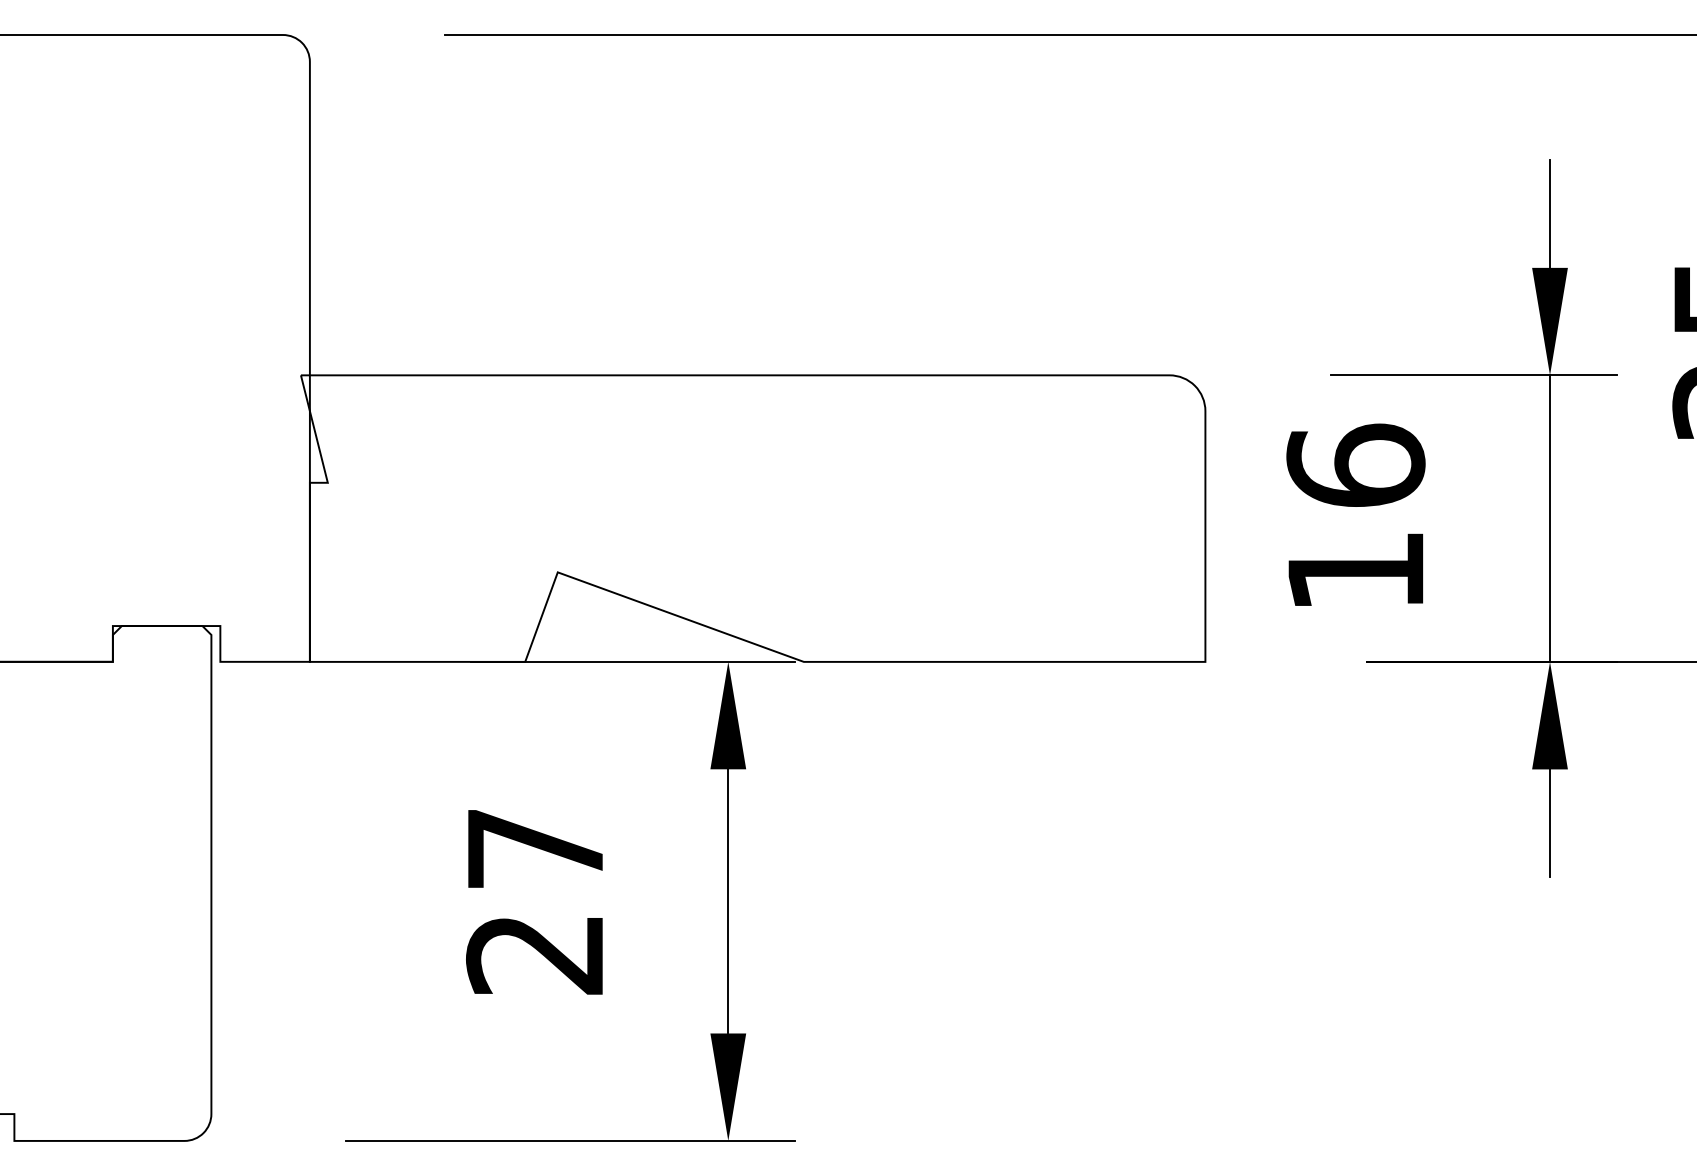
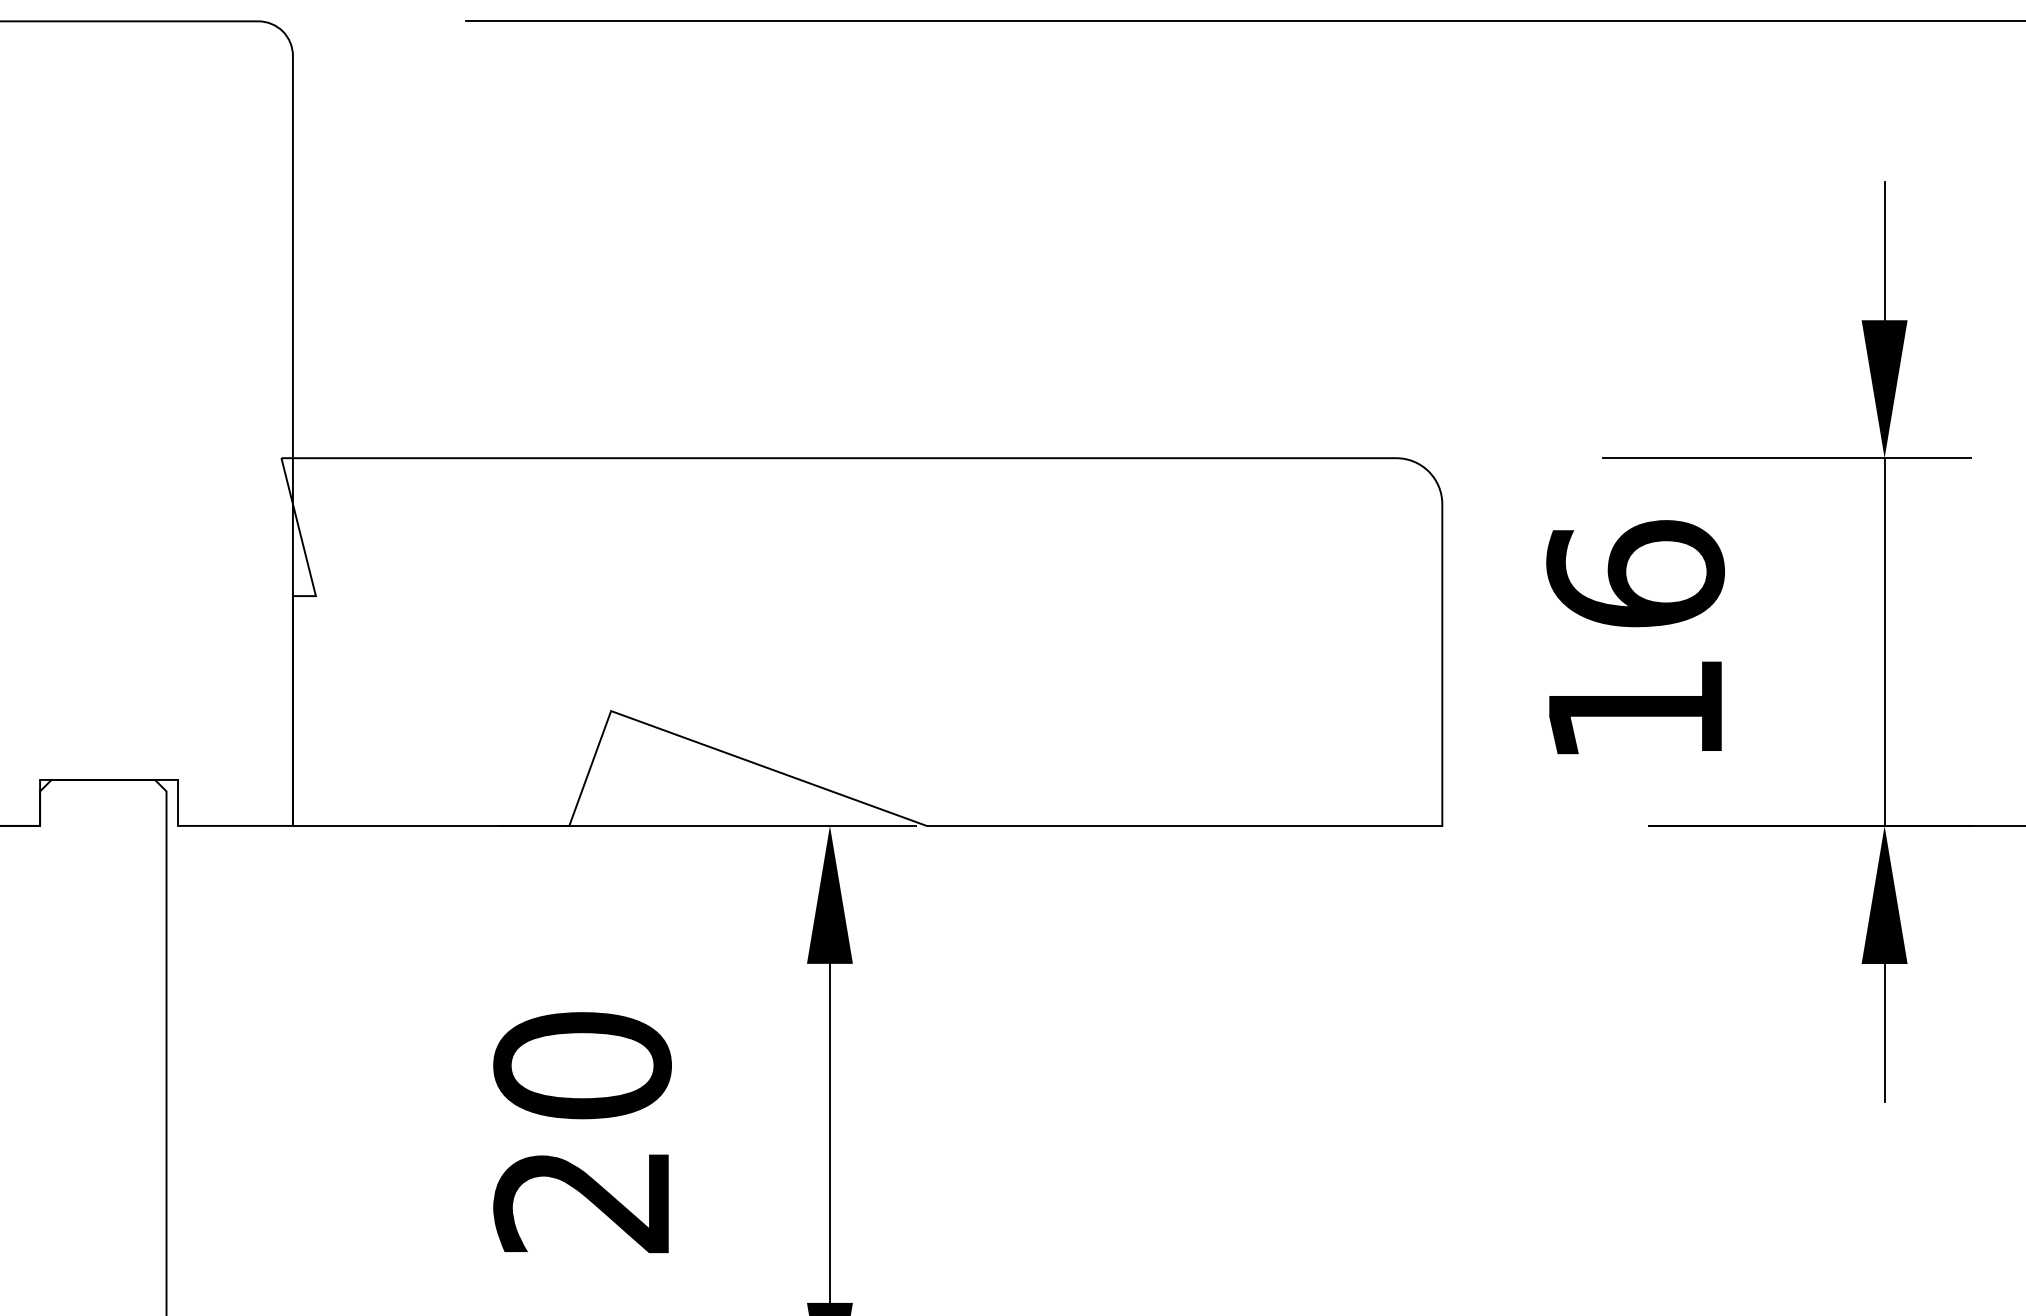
text: (535, 848) -> (582, 1065), 27 -> 20

